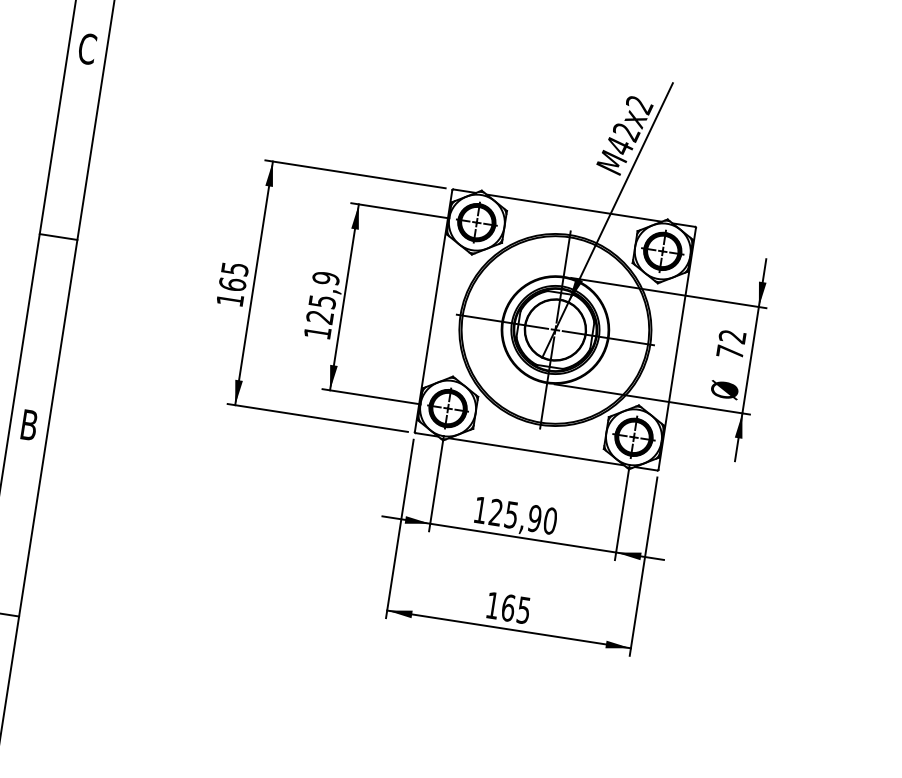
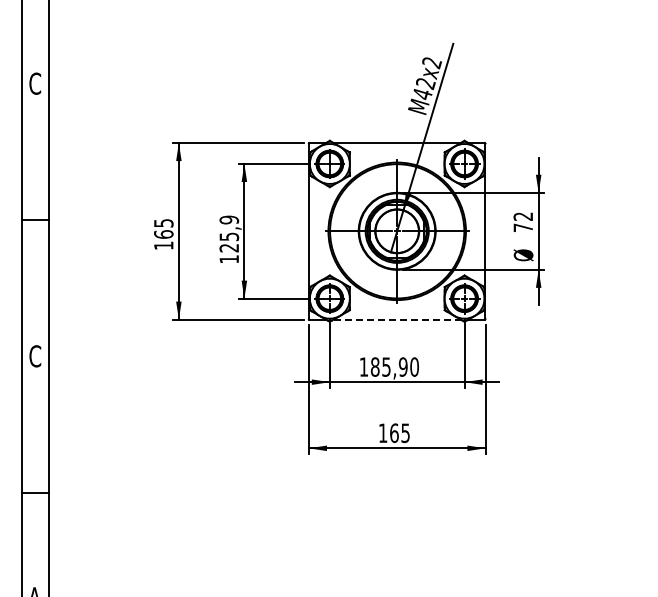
text: (29, 425) -> (35, 356), B -> C
line: (536, 451) -> (397, 319), solid -> dashed
text: (495, 511) -> (374, 366), 125,90 -> 185,90

